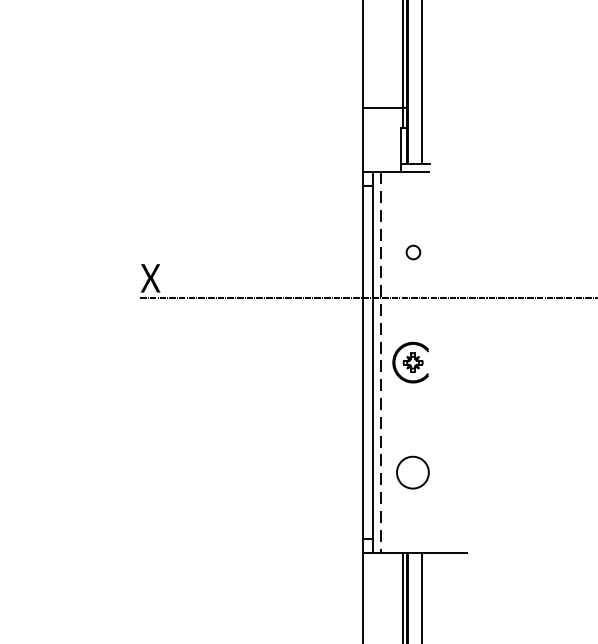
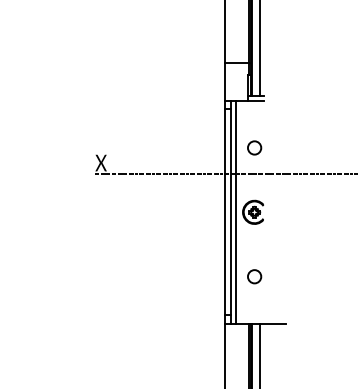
circle: (412, 251) -> (254, 147), size x1.67
line: (380, 362) -> (235, 212), dashed -> solid
circle: (412, 472) -> (254, 276), size x0.71

